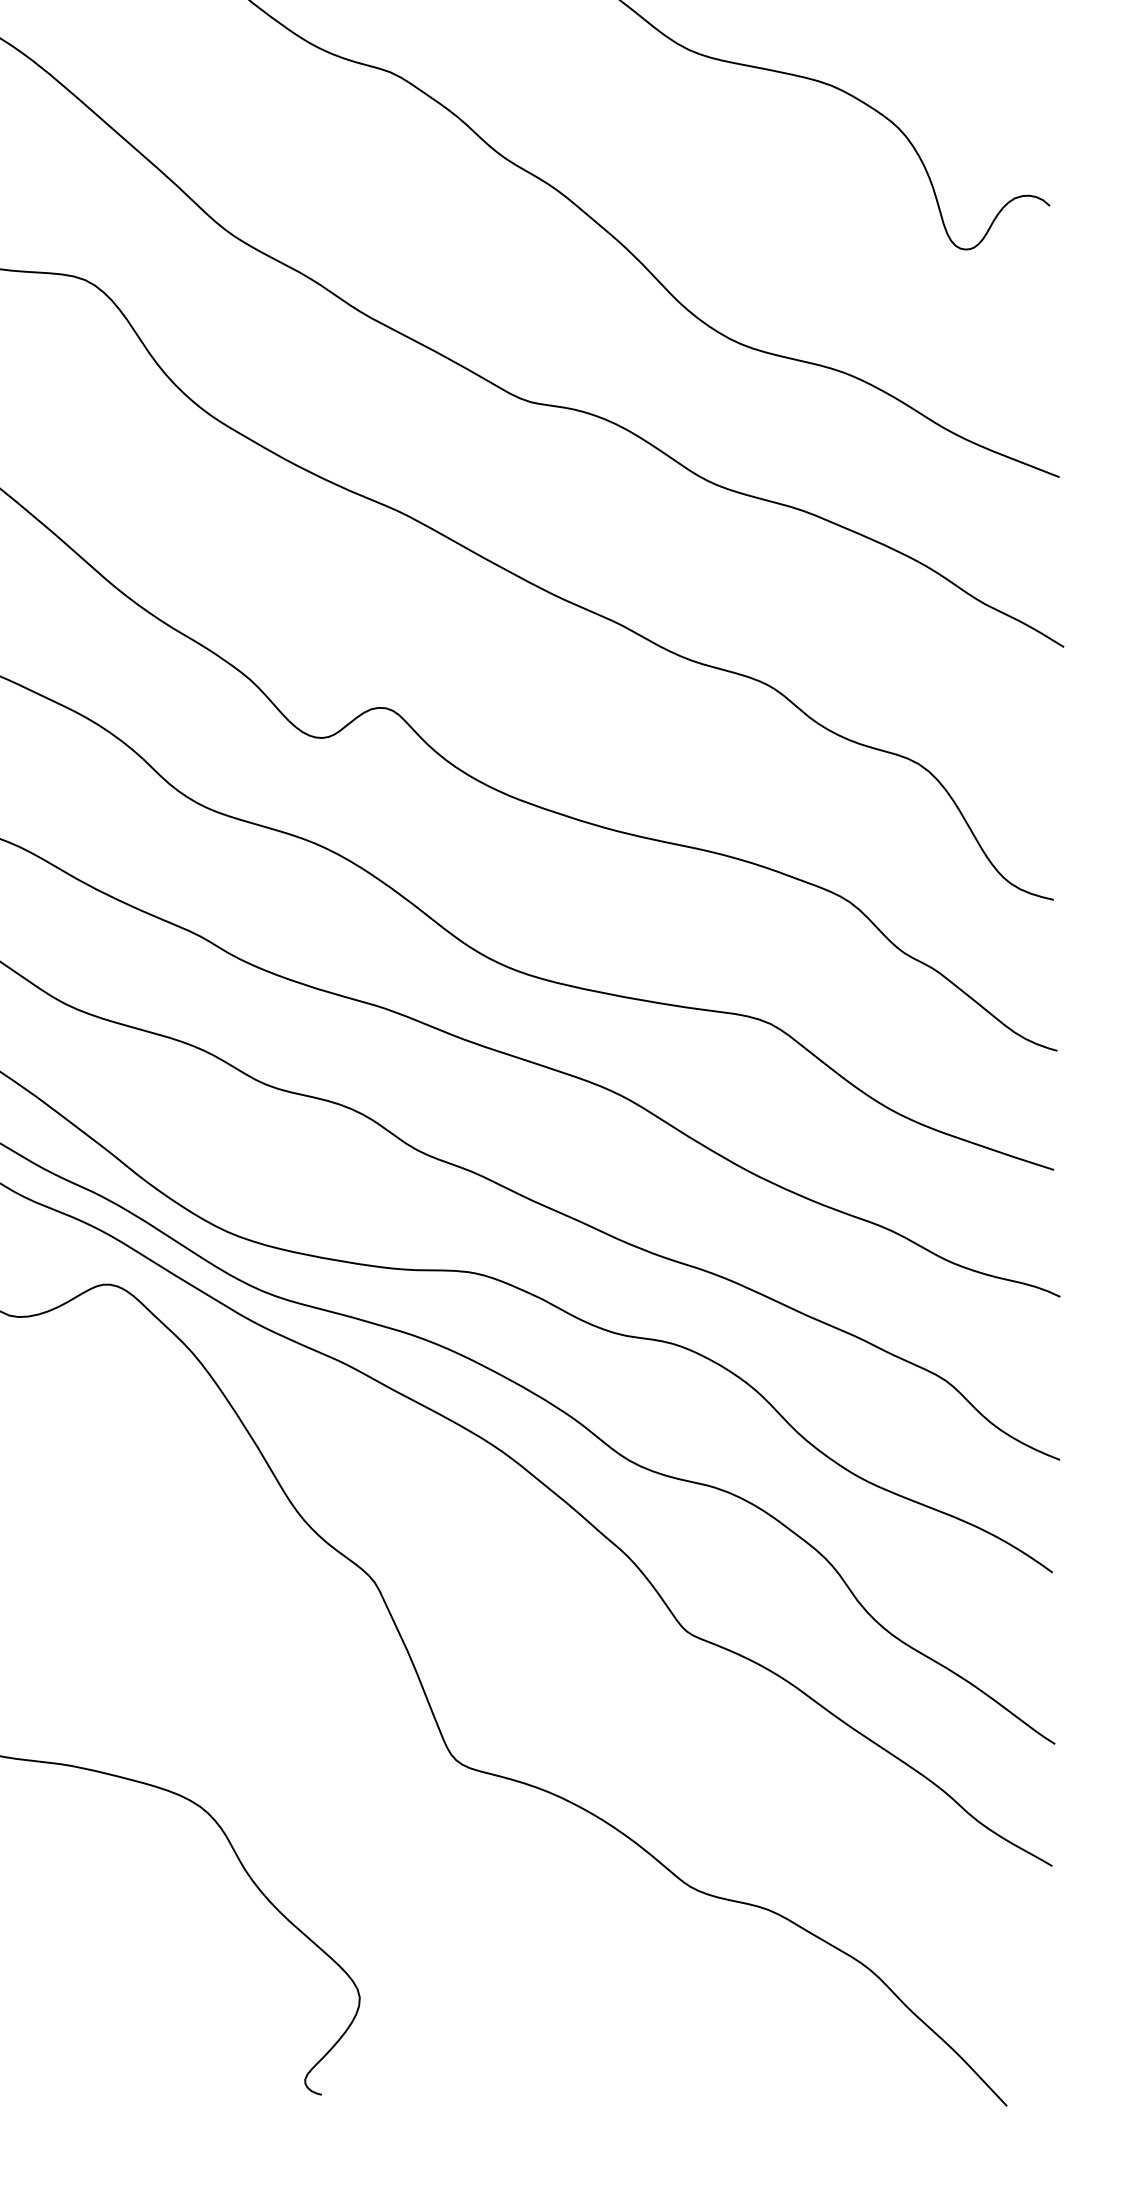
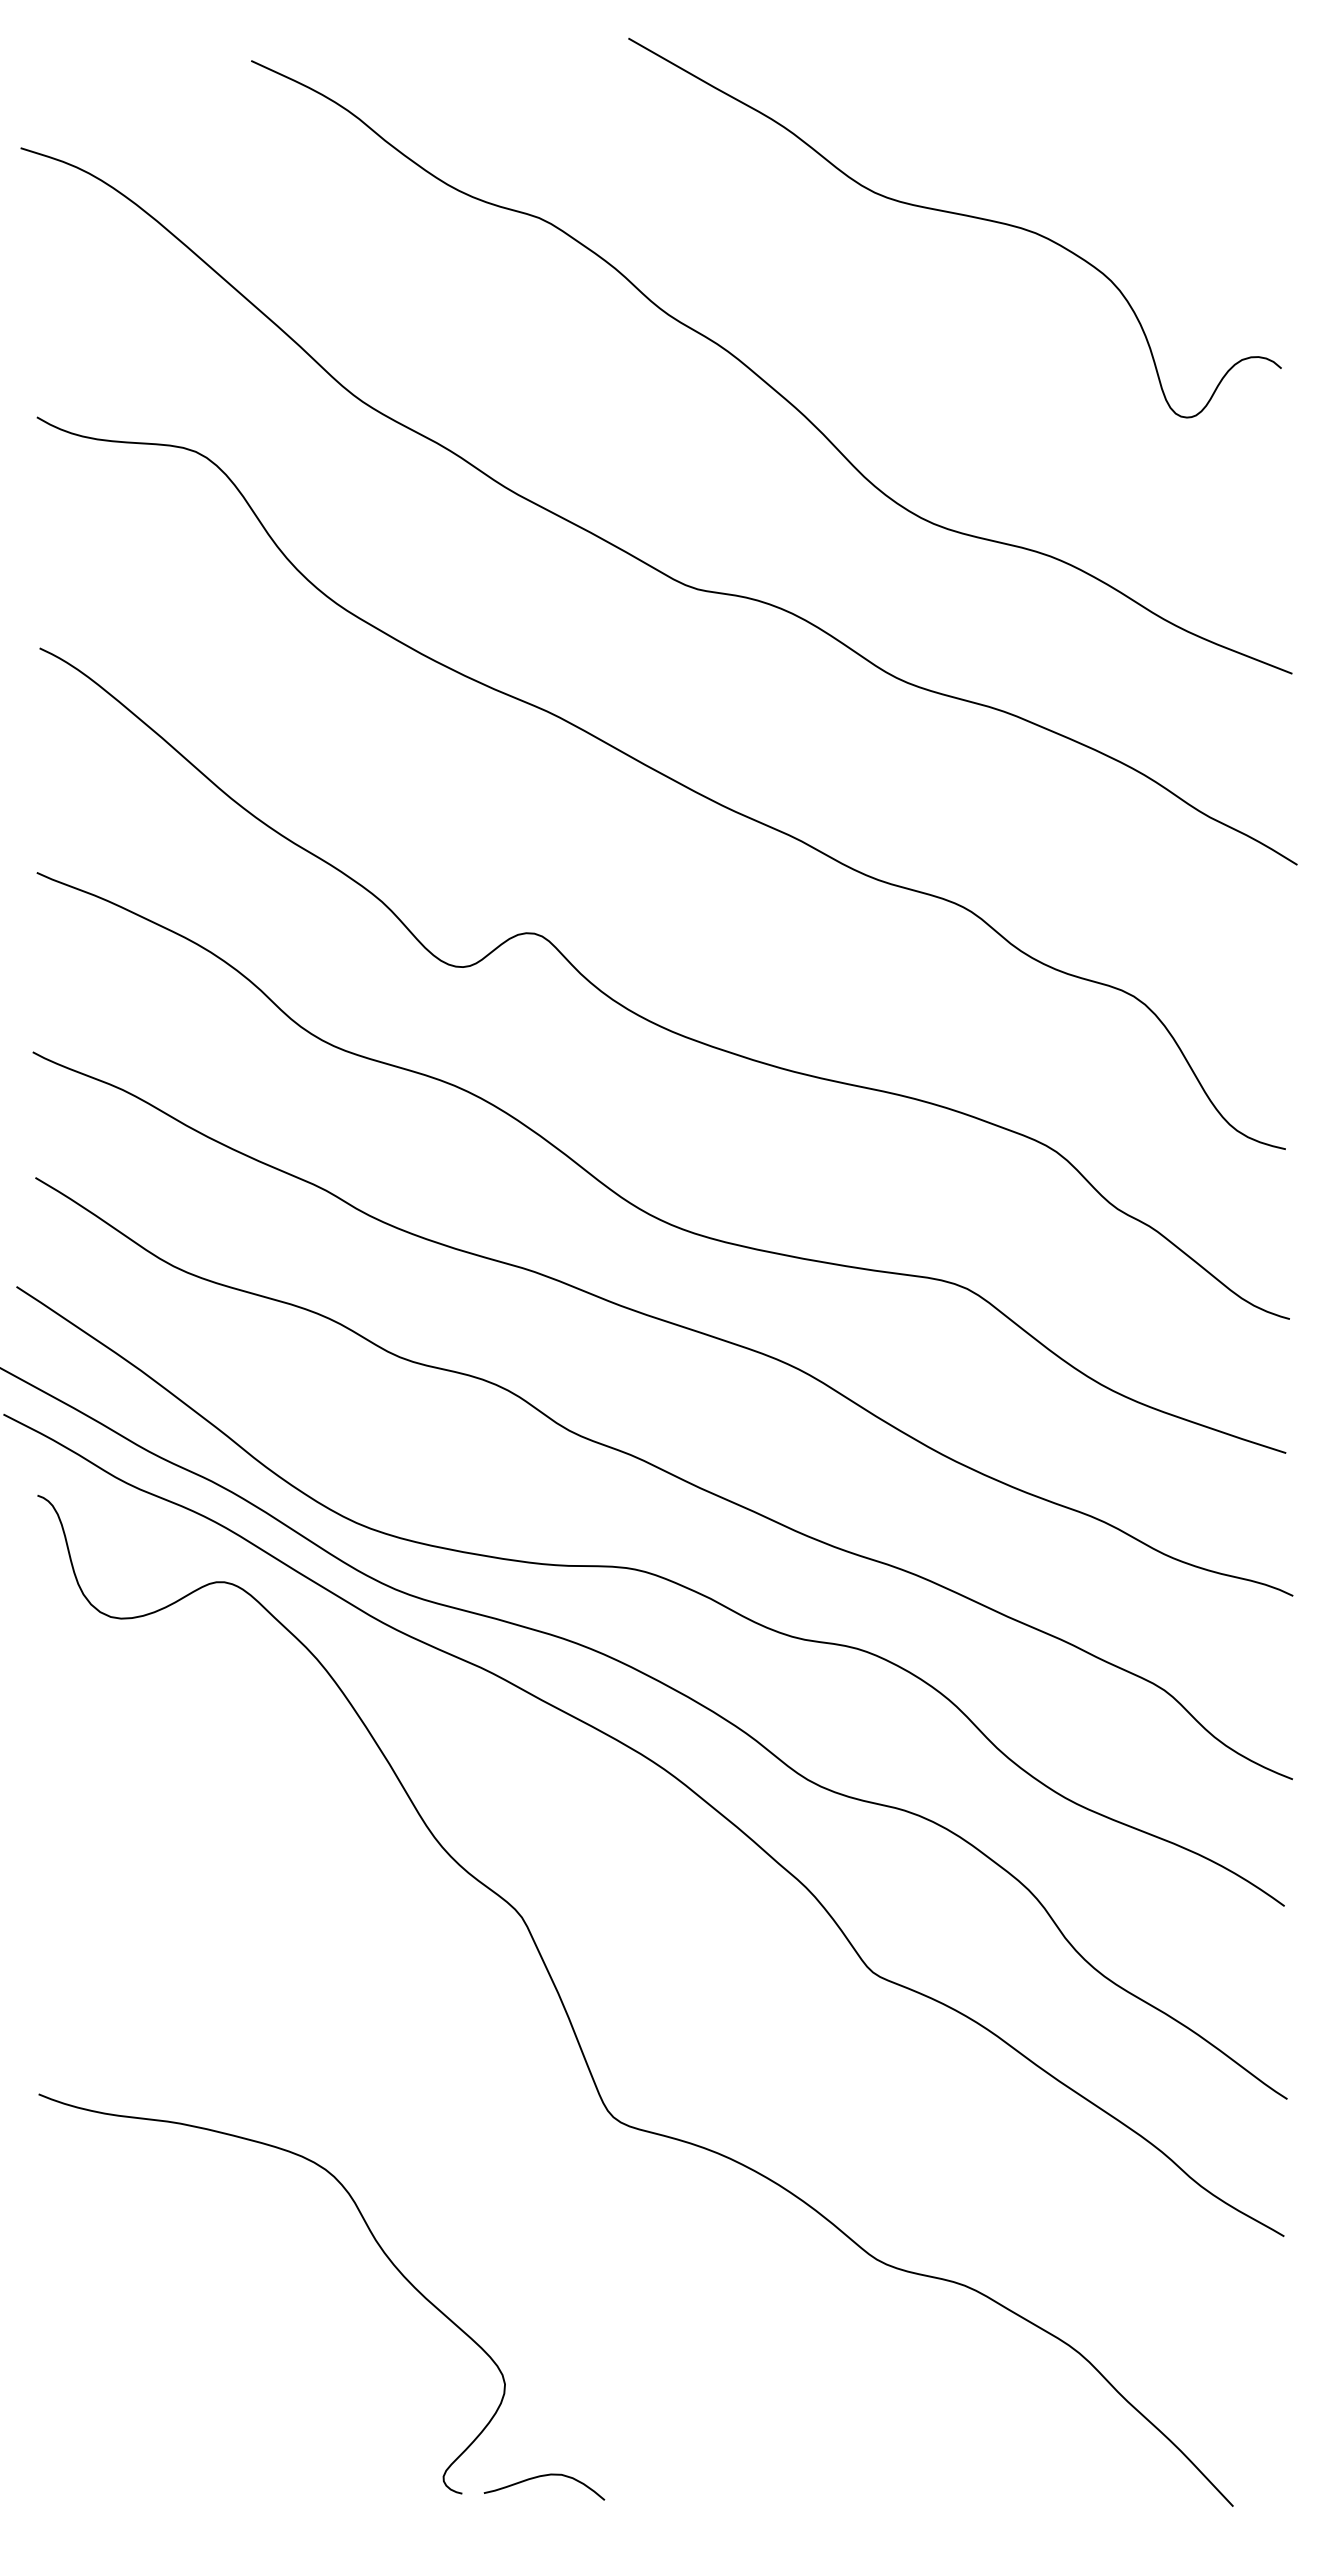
curve: (391, 2080) -> (540, 2477), added

